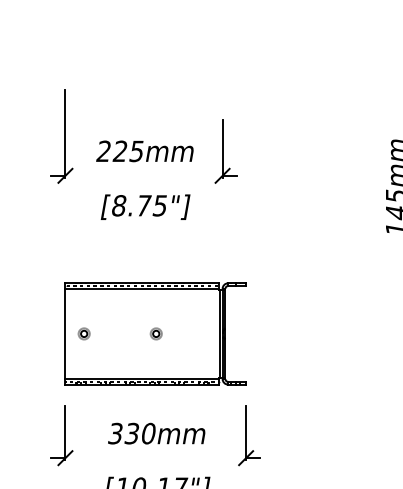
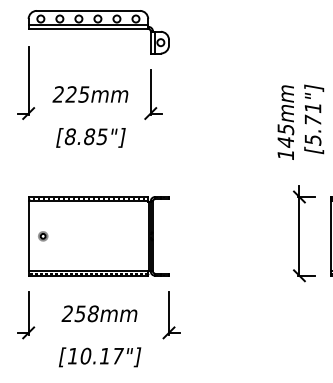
part: (155, 71) -> (98, 32), added
text: (143, 205) -> (89, 136), [8.75"] -> [8.85"]
part: (156, 334) -> (99, 236), removed
text: (130, 433) -> (79, 313), 330mm -> 258mm

